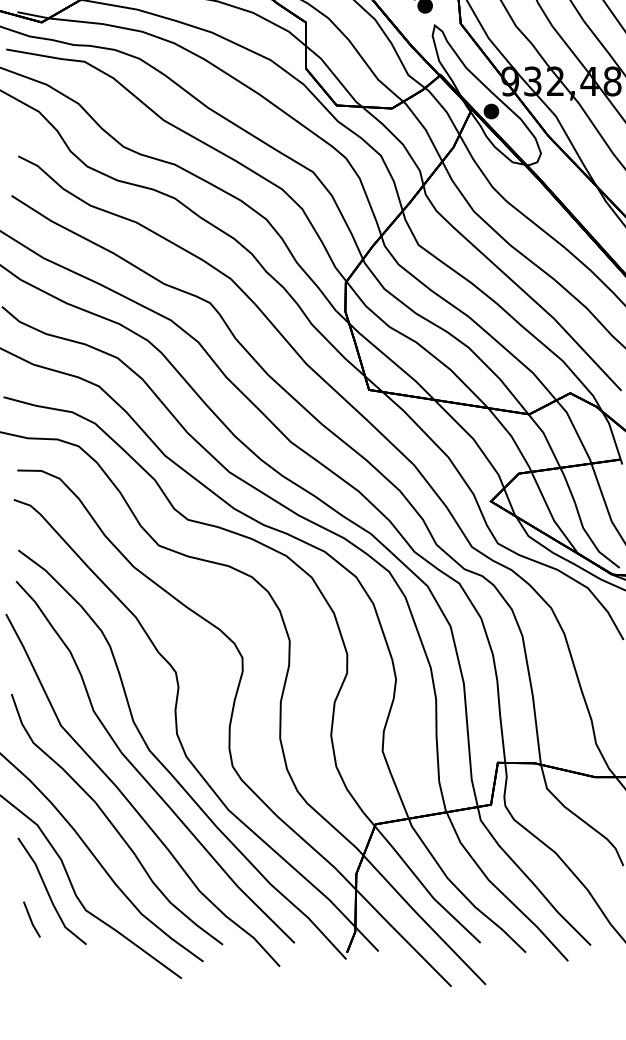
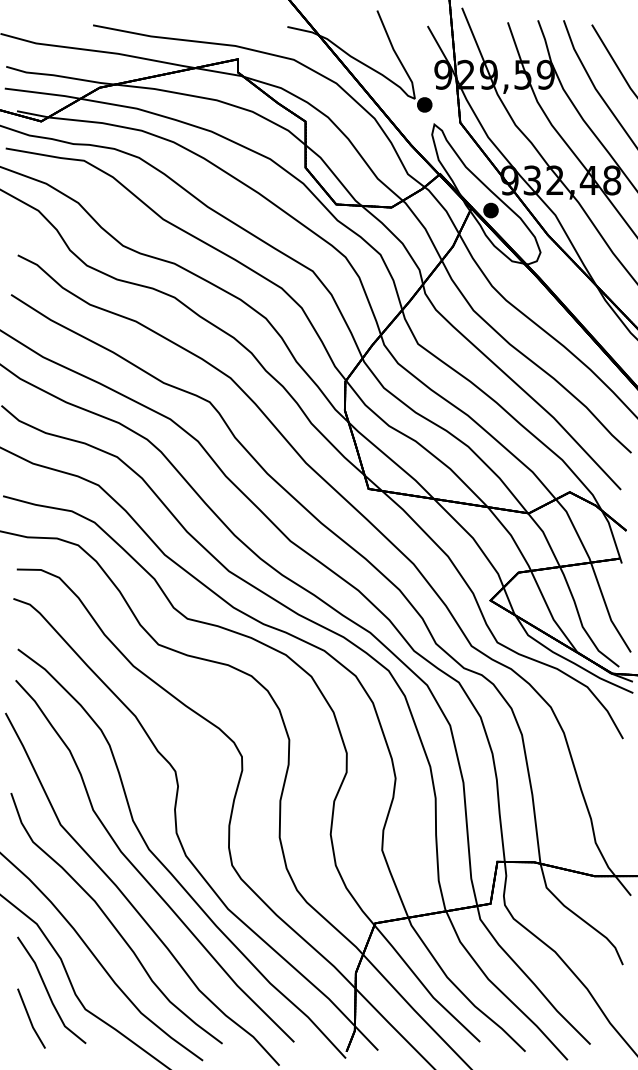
part: (31, 919) -> (31, 1018), size x1.67

